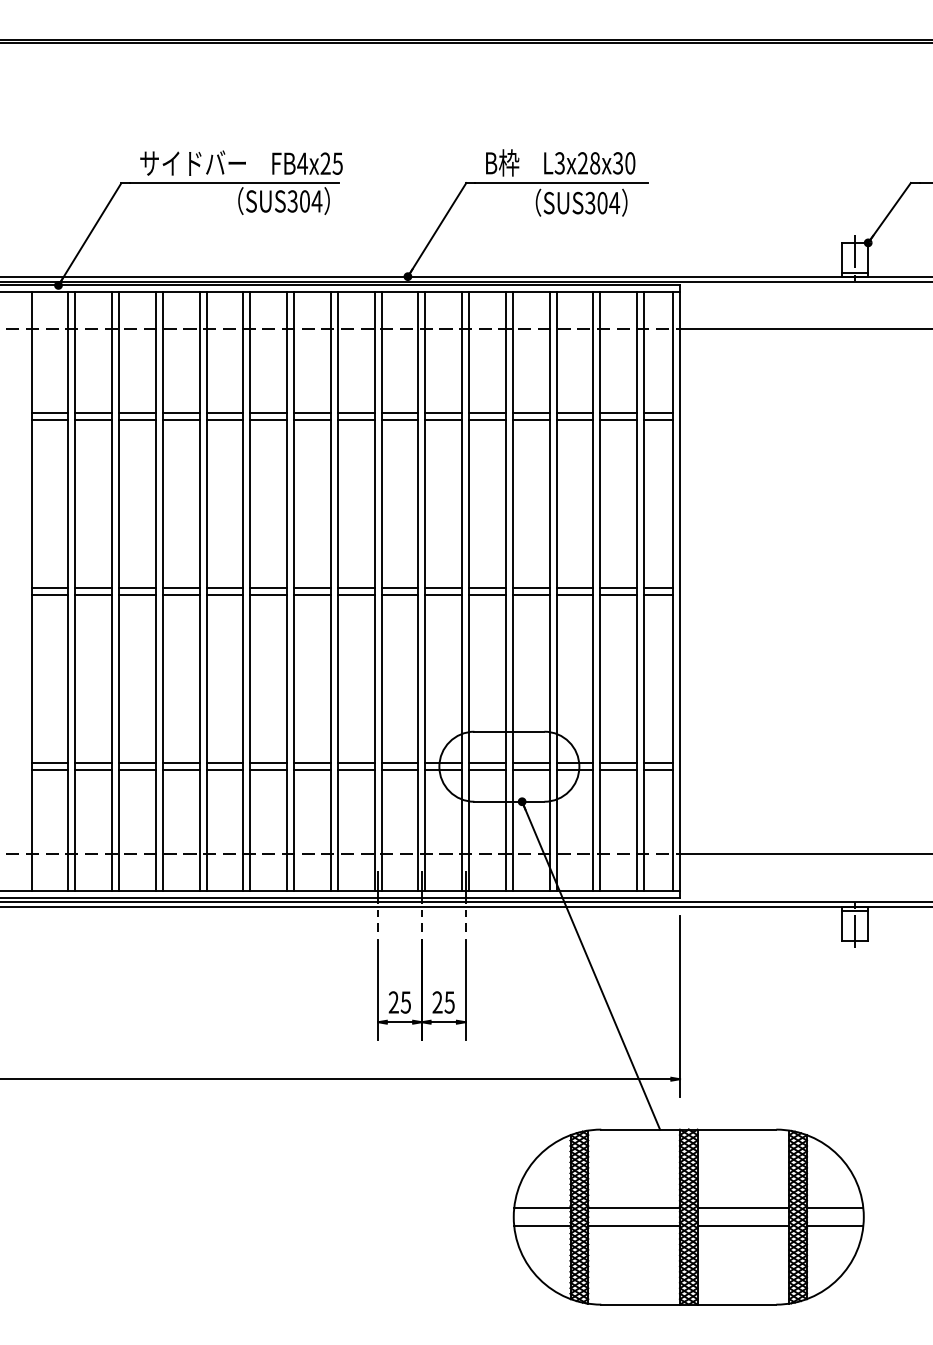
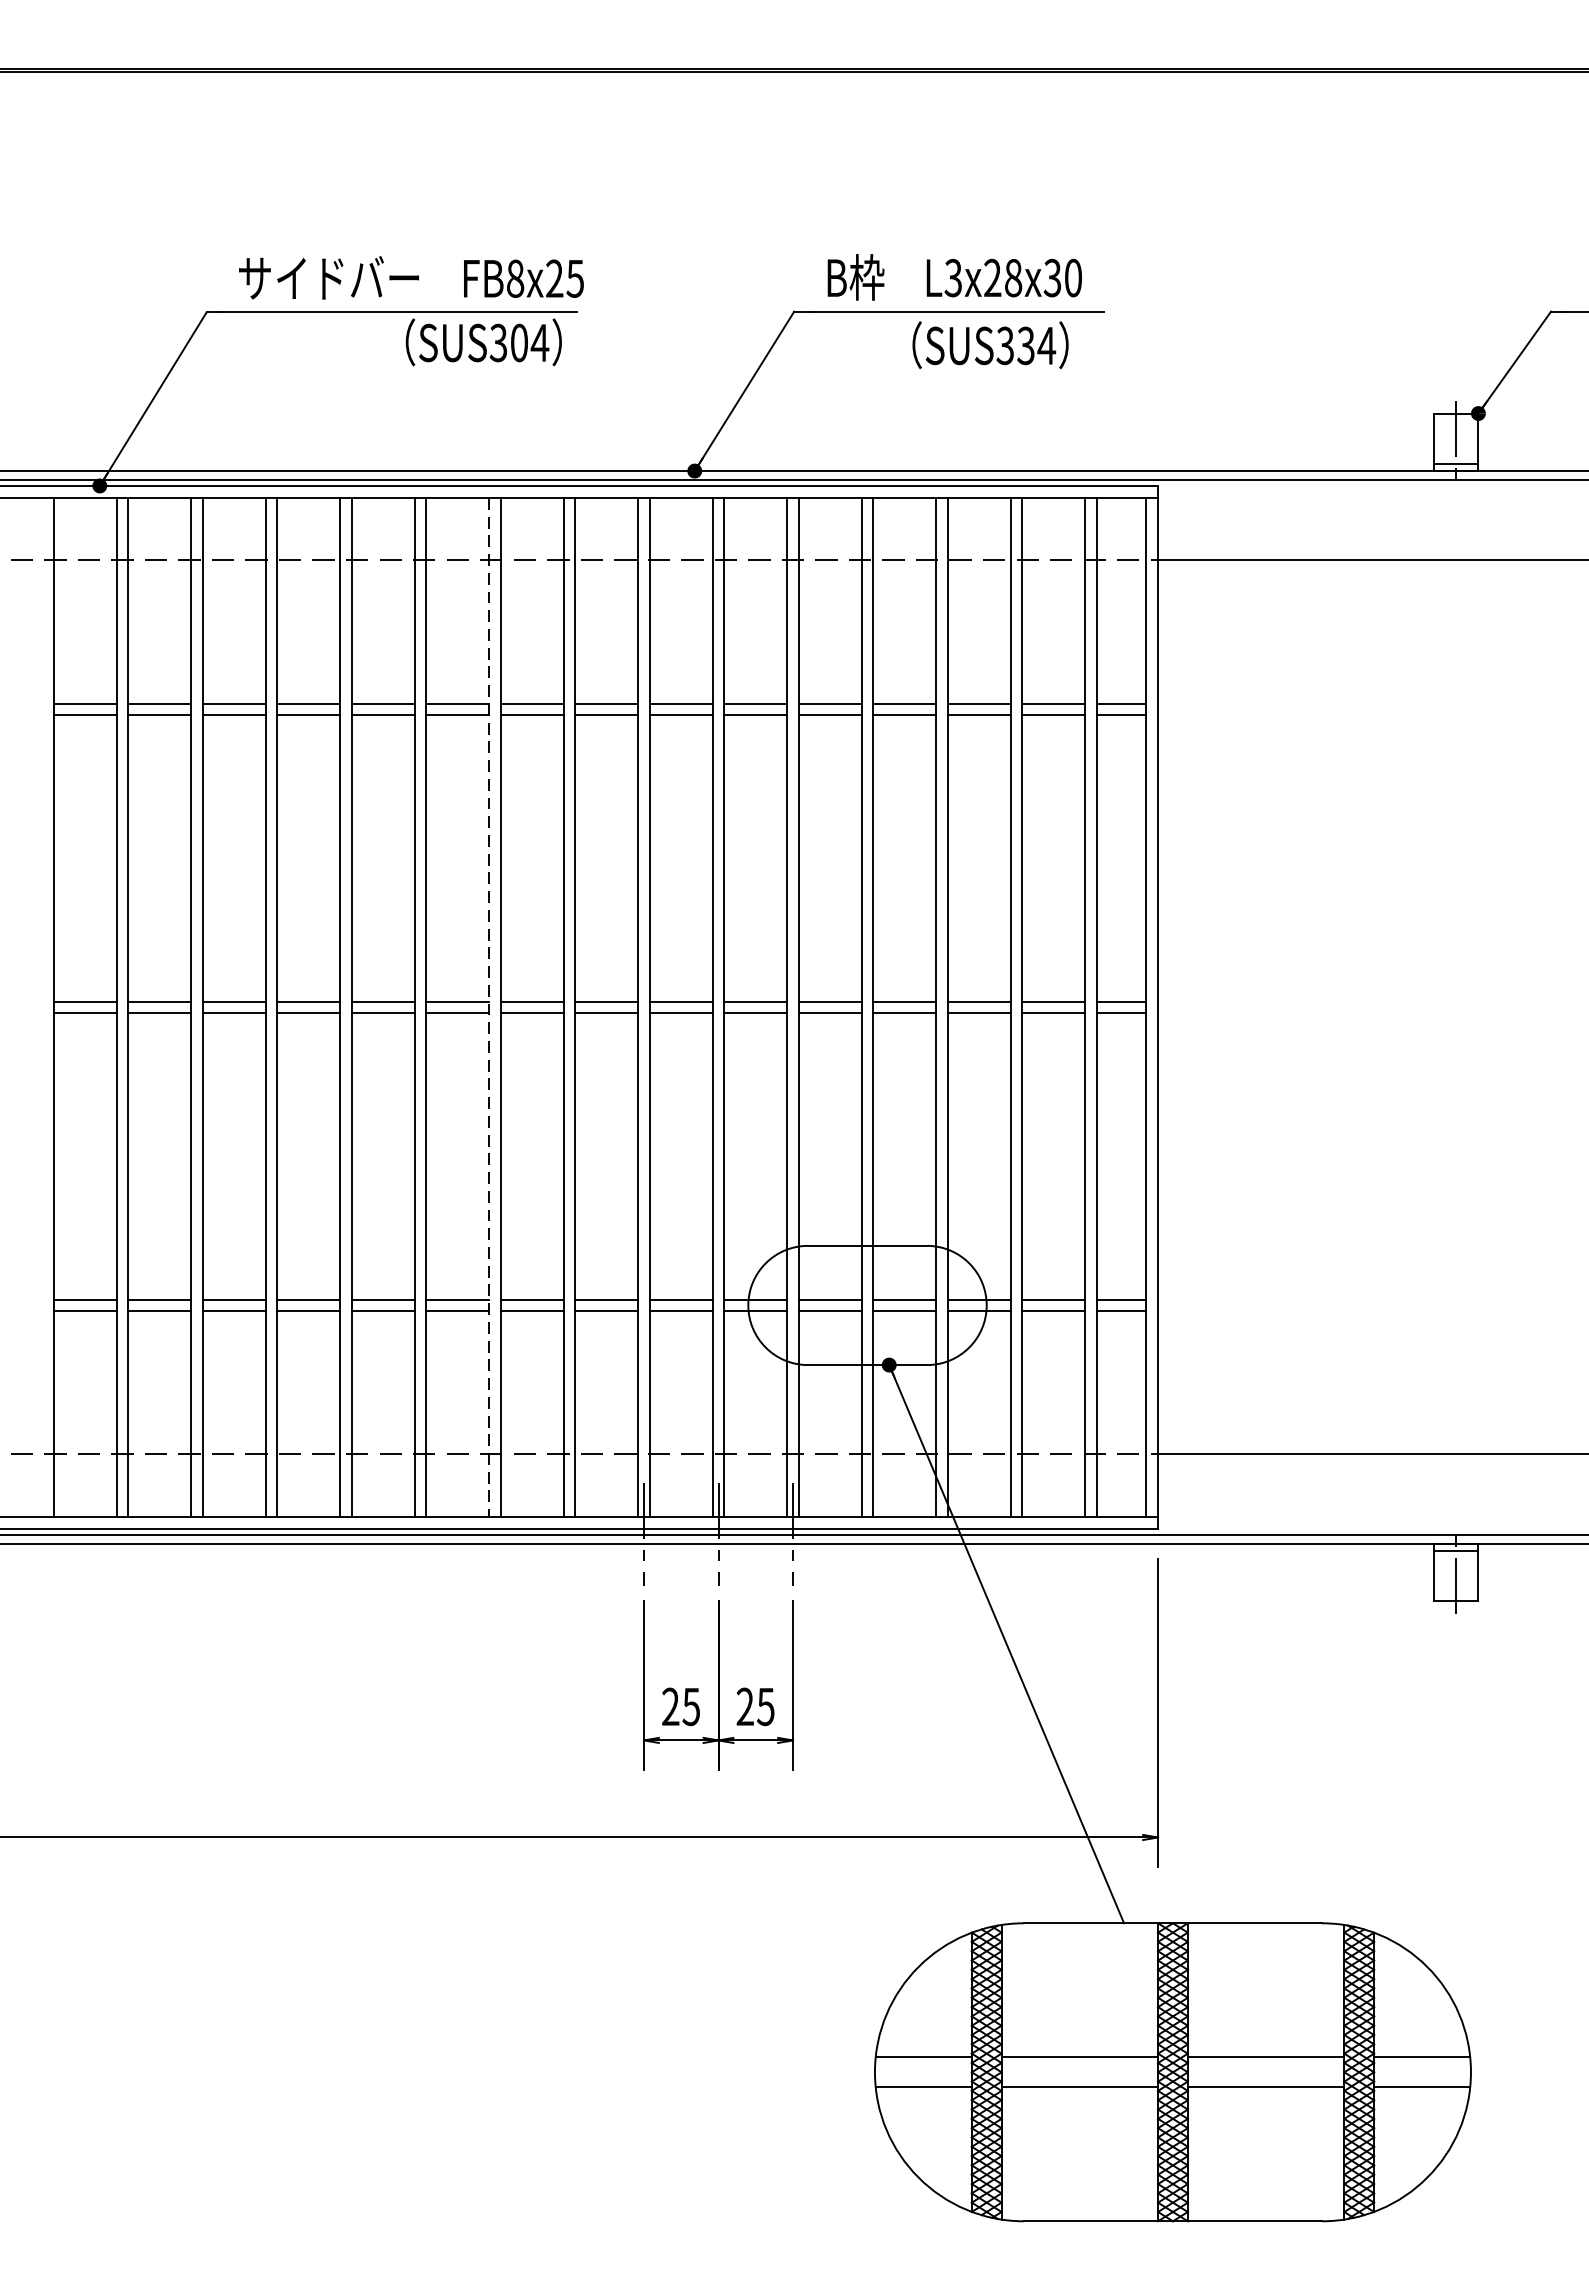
text: (302, 163) -> (515, 278), FB4x25 -> FB8x25
text: (602, 203) -> (1026, 346), SUS304 -> SUS334
line: (287, 592) -> (489, 1008), solid -> dashed

